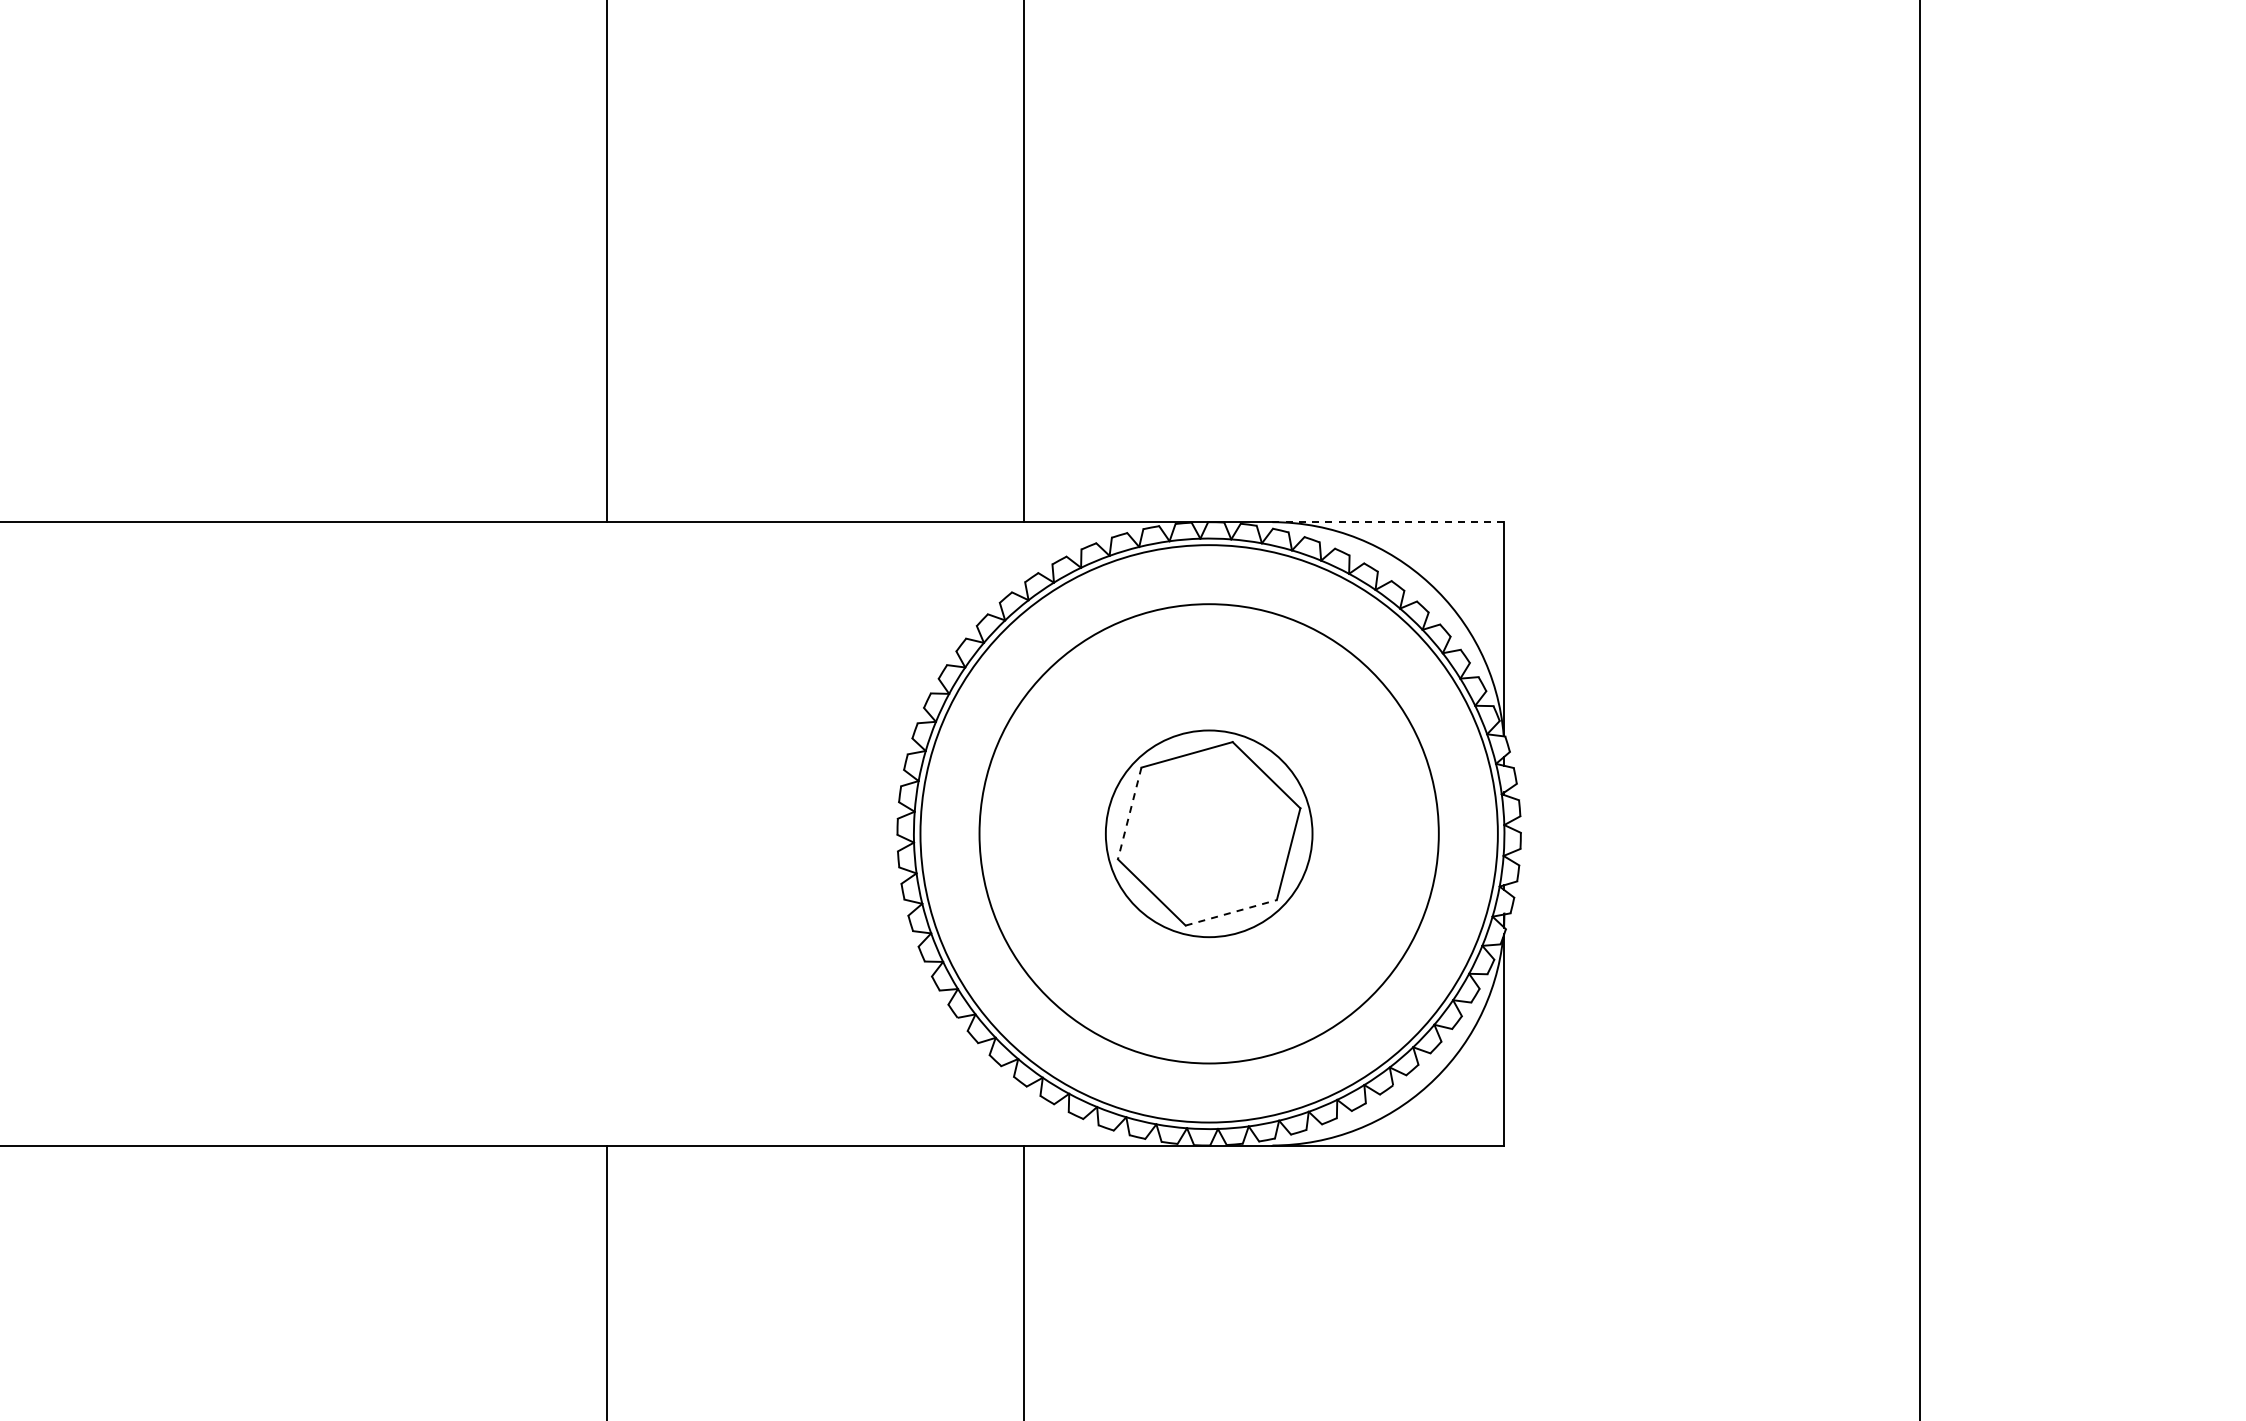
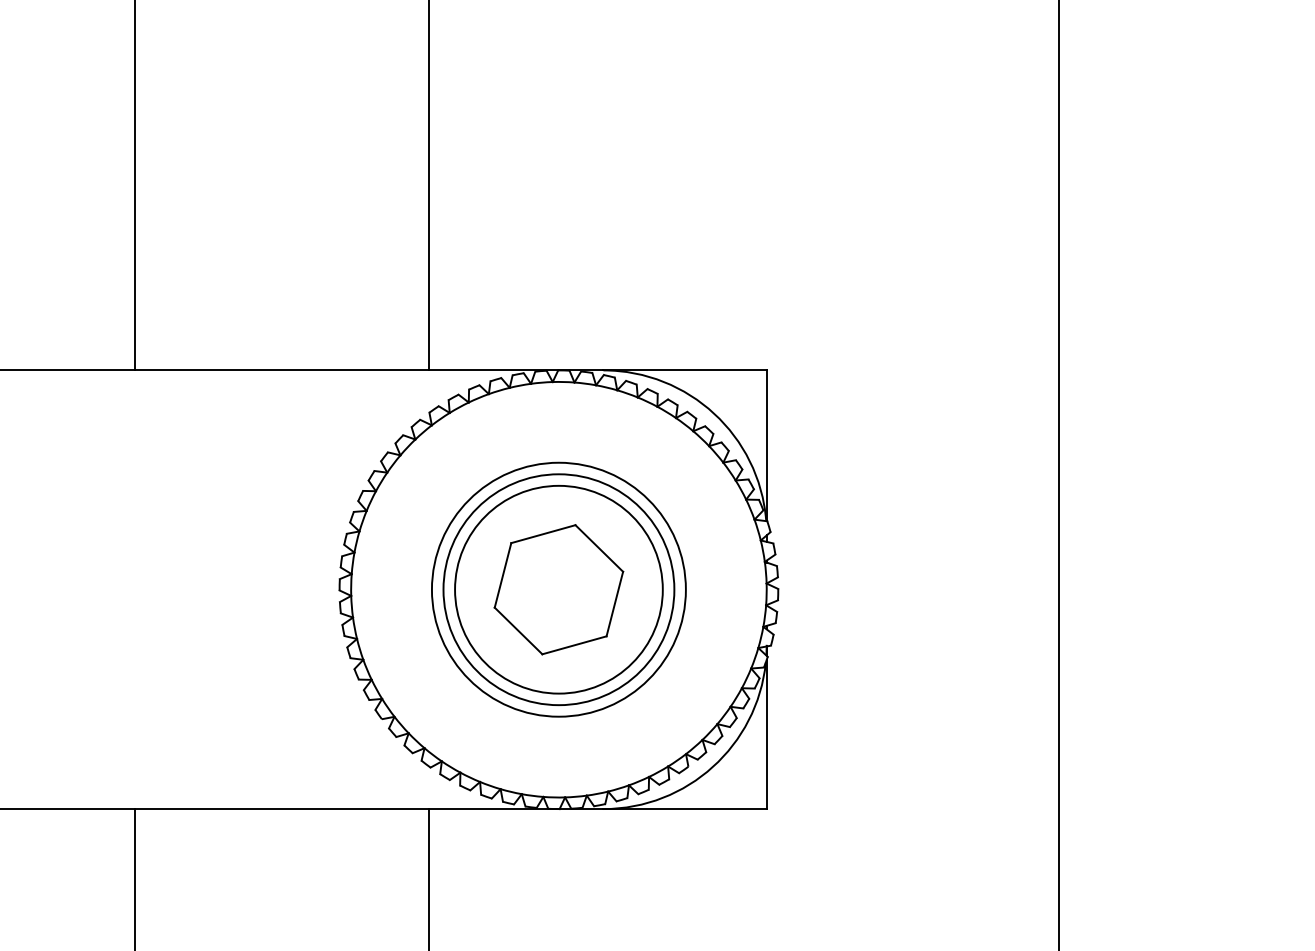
line: (1388, 522) -> (685, 370), dashed -> solid
line: (1129, 813) -> (502, 575), dashed -> solid
circle: (1208, 833) -> (558, 589), size x0.62
circle: (1208, 833) -> (558, 589), size x1.43
circle: (1209, 833) -> (559, 589), size x0.71
line: (1231, 912) -> (574, 645), dashed -> solid

